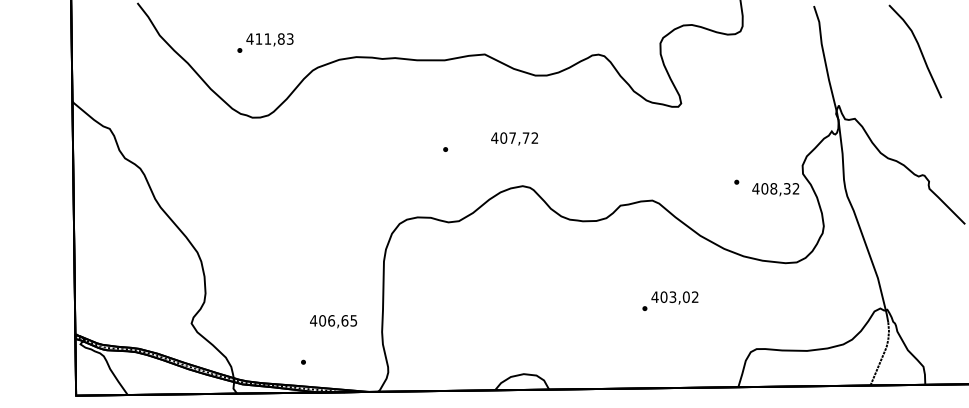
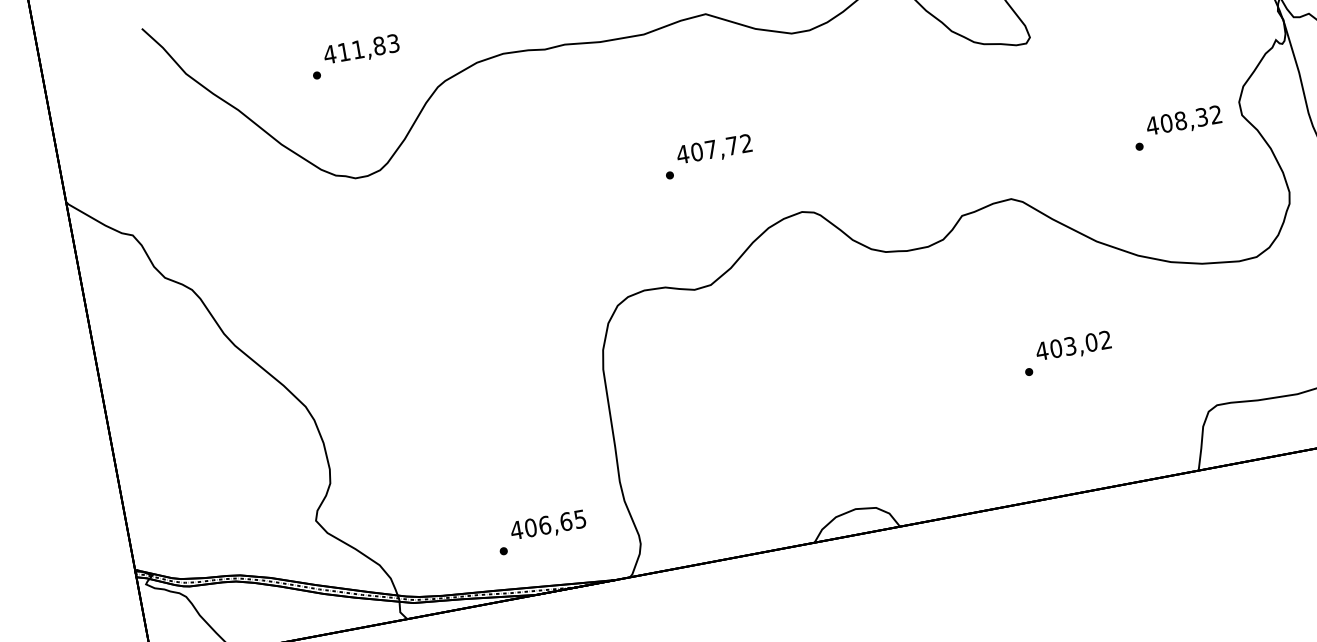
text: (514, 138) -> (714, 149), moved
text: (775, 189) -> (1183, 121), moved
text: (333, 321) -> (548, 525), moved

